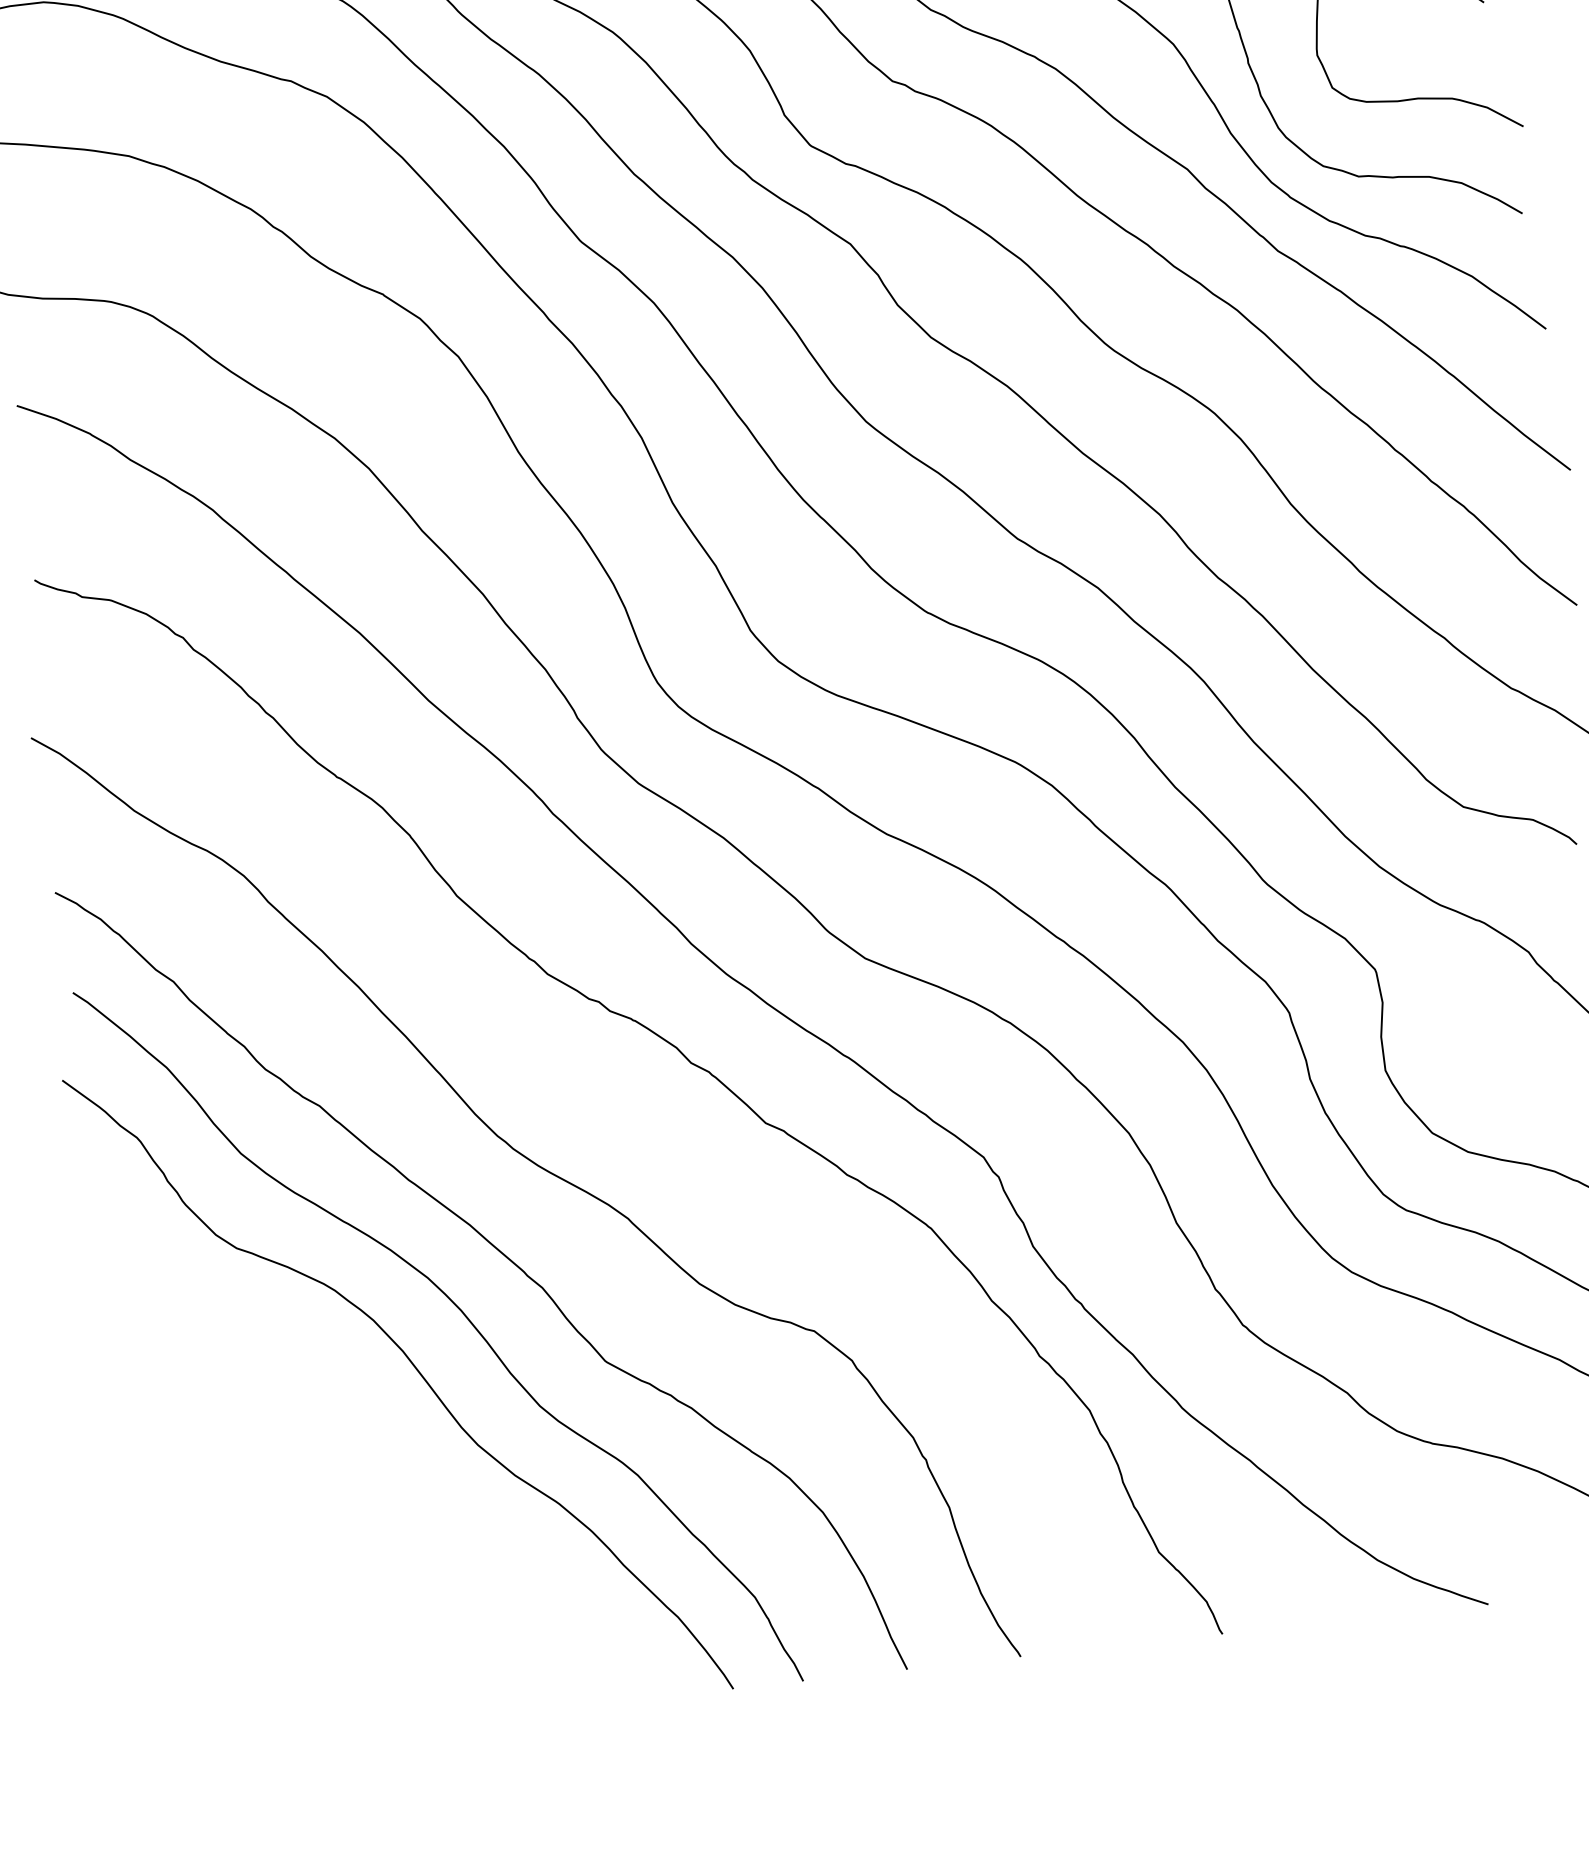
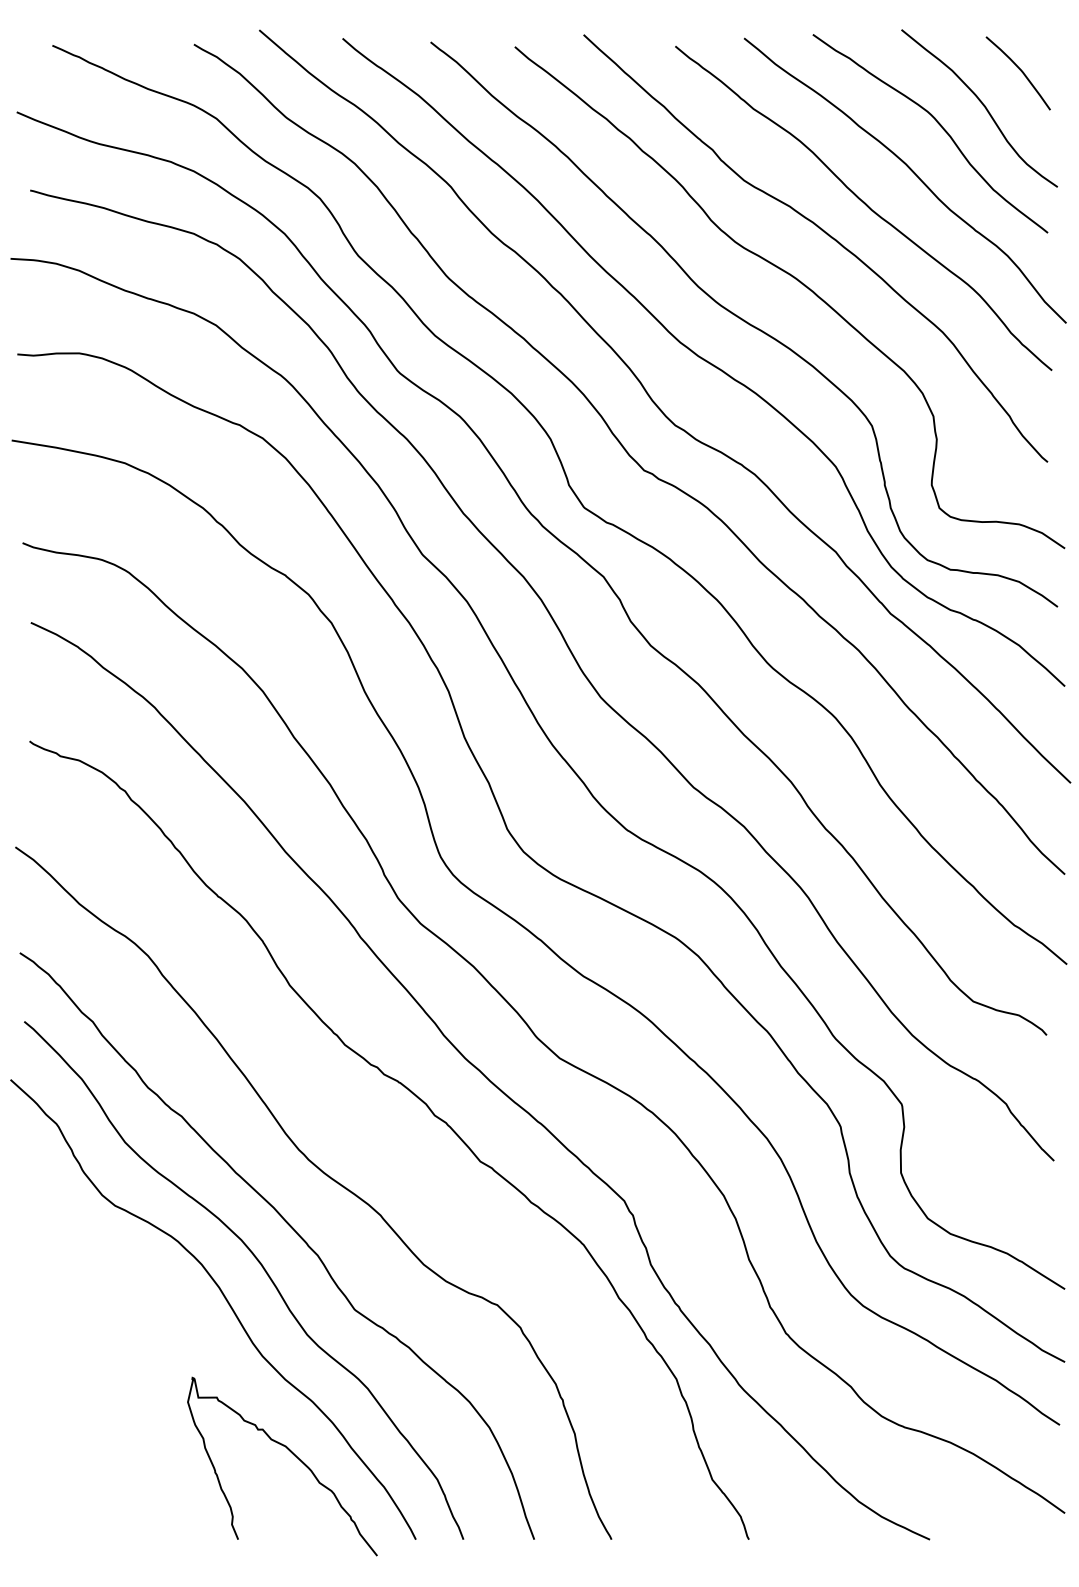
curve: (539, 1585) -> (293, 1455), added

